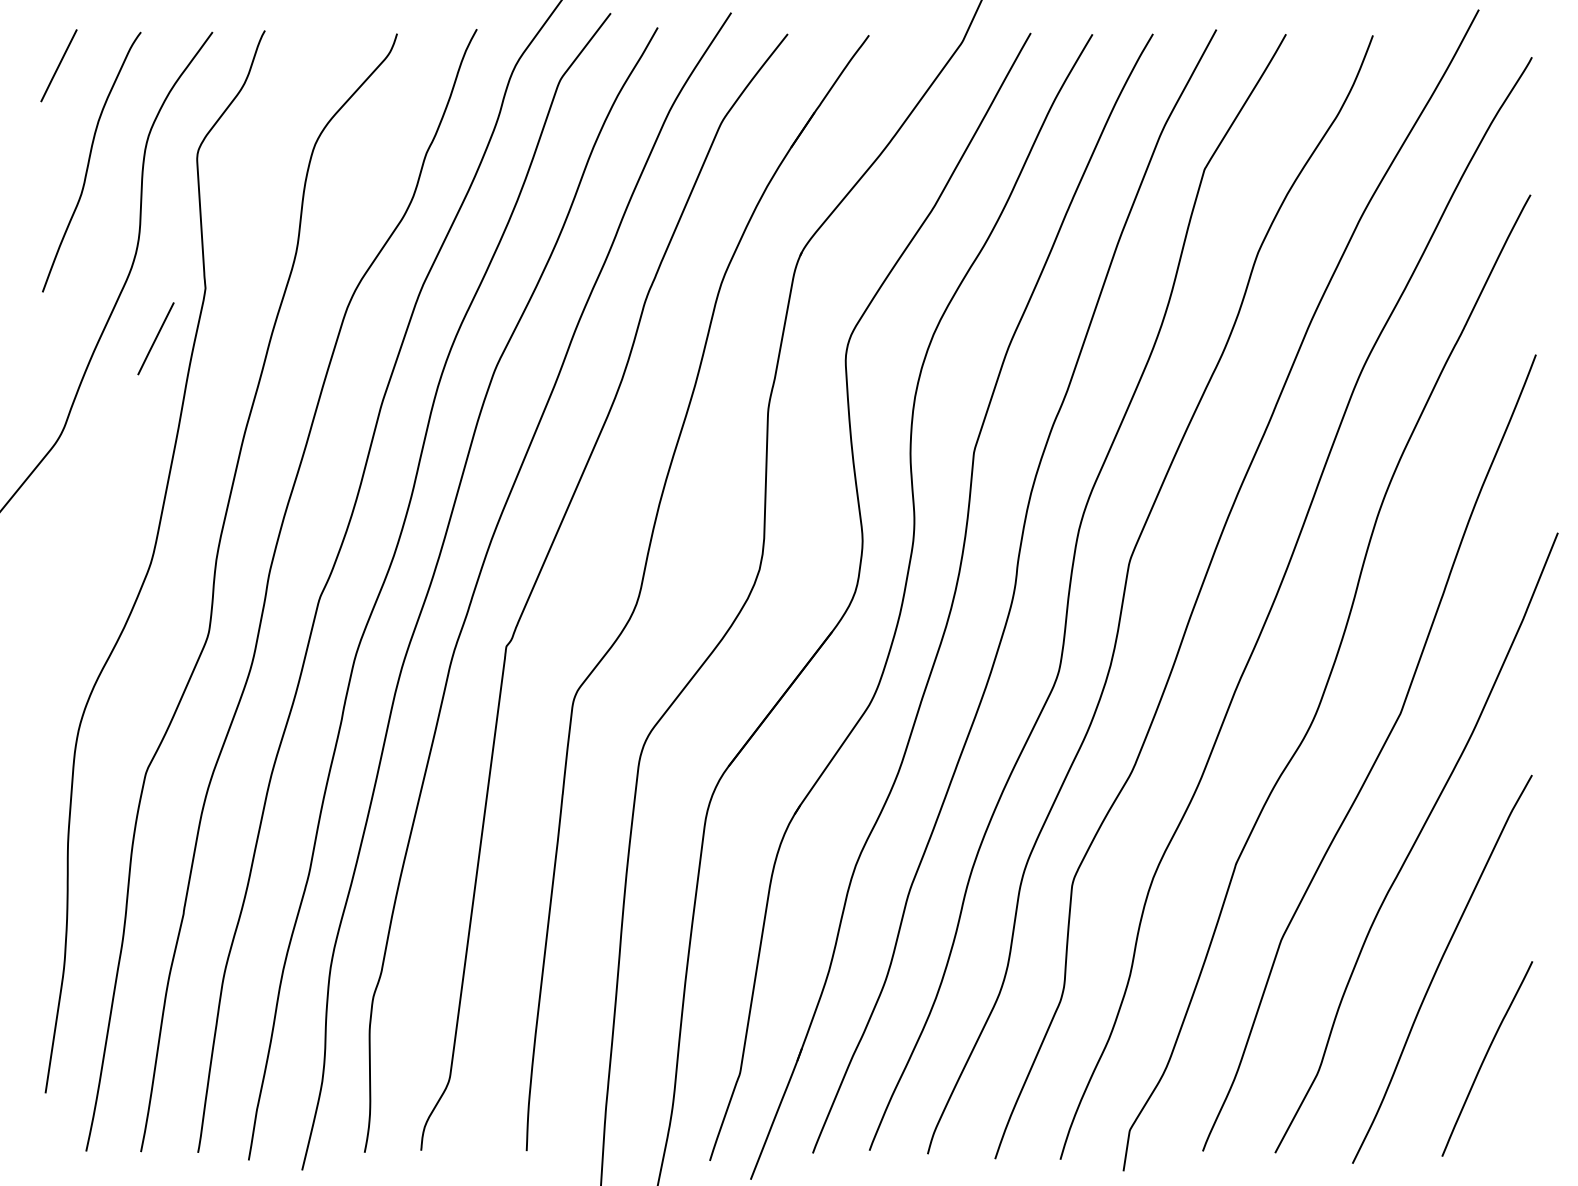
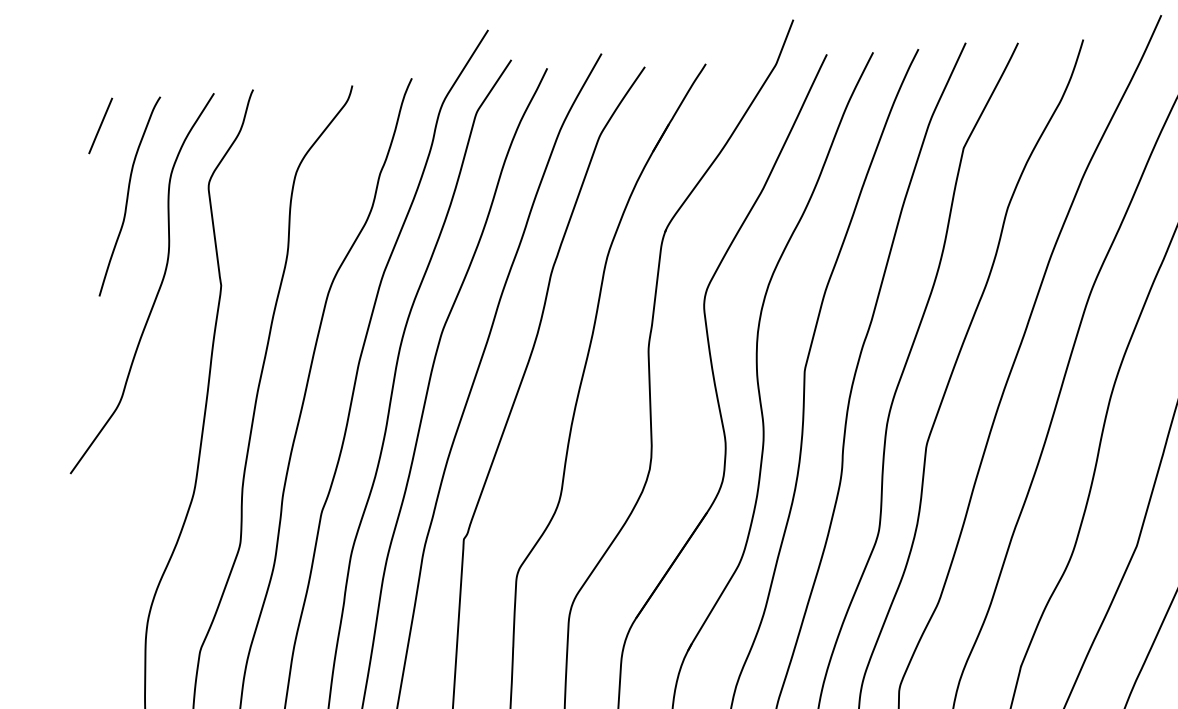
line: (155, 338) -> (186, 325), removed

